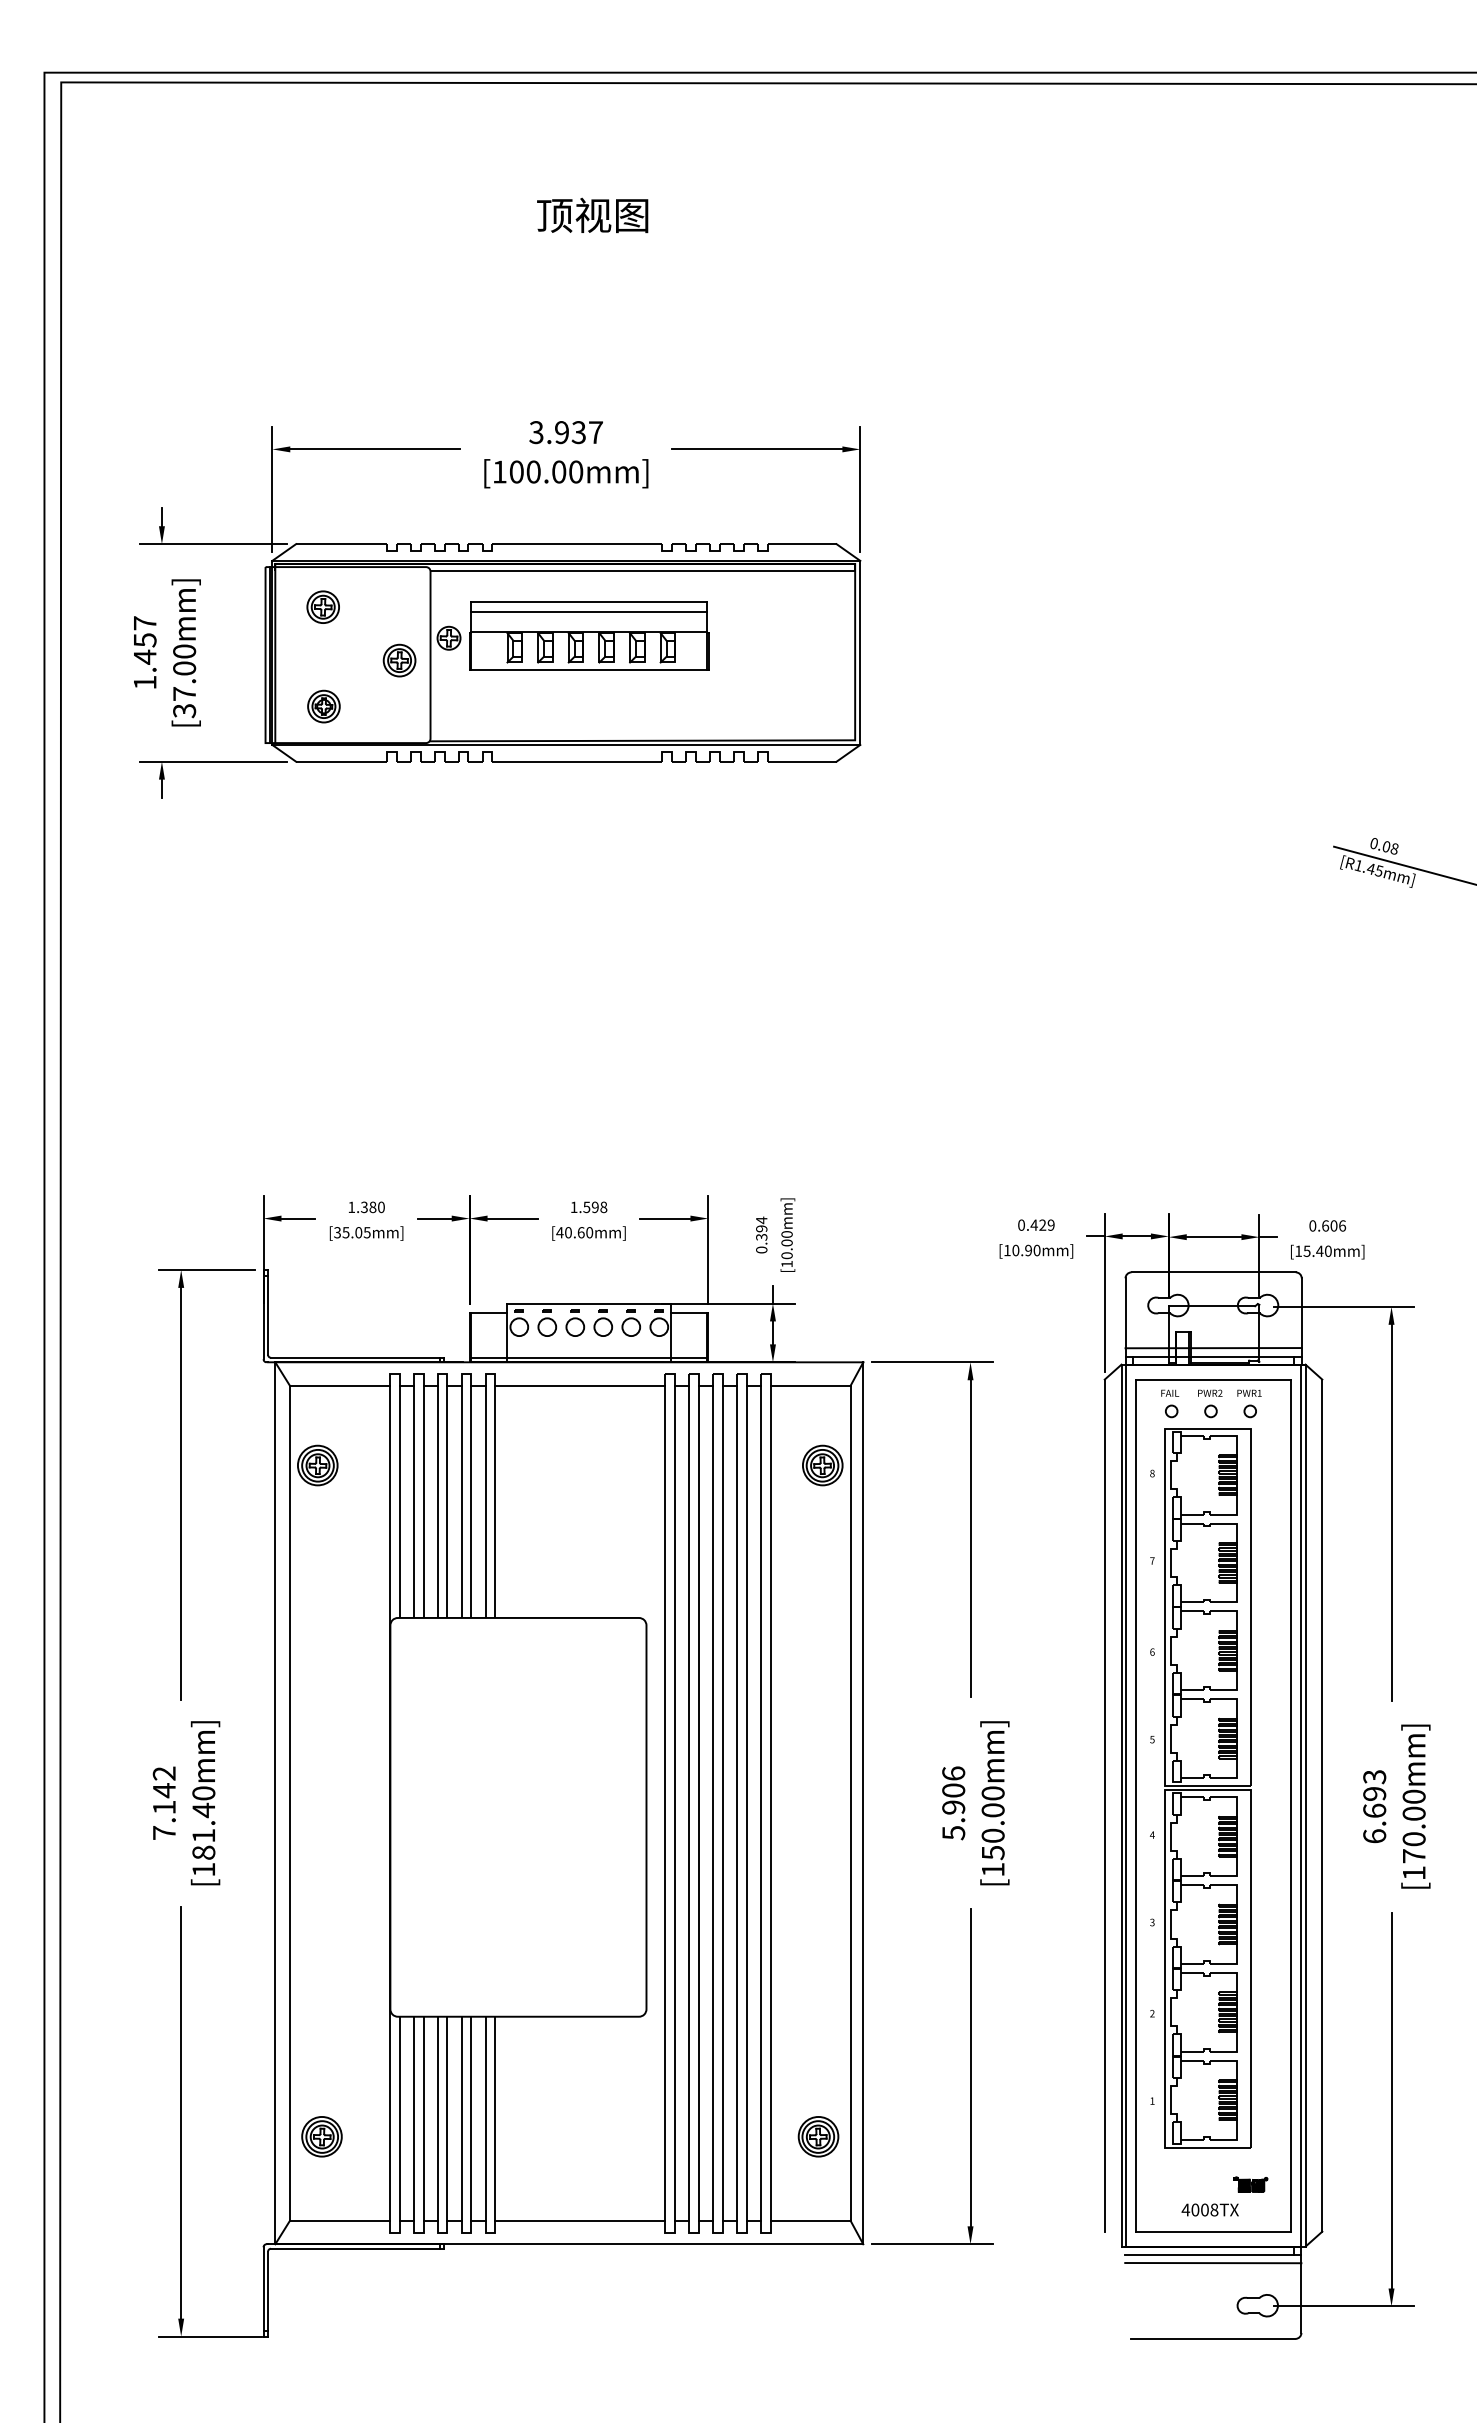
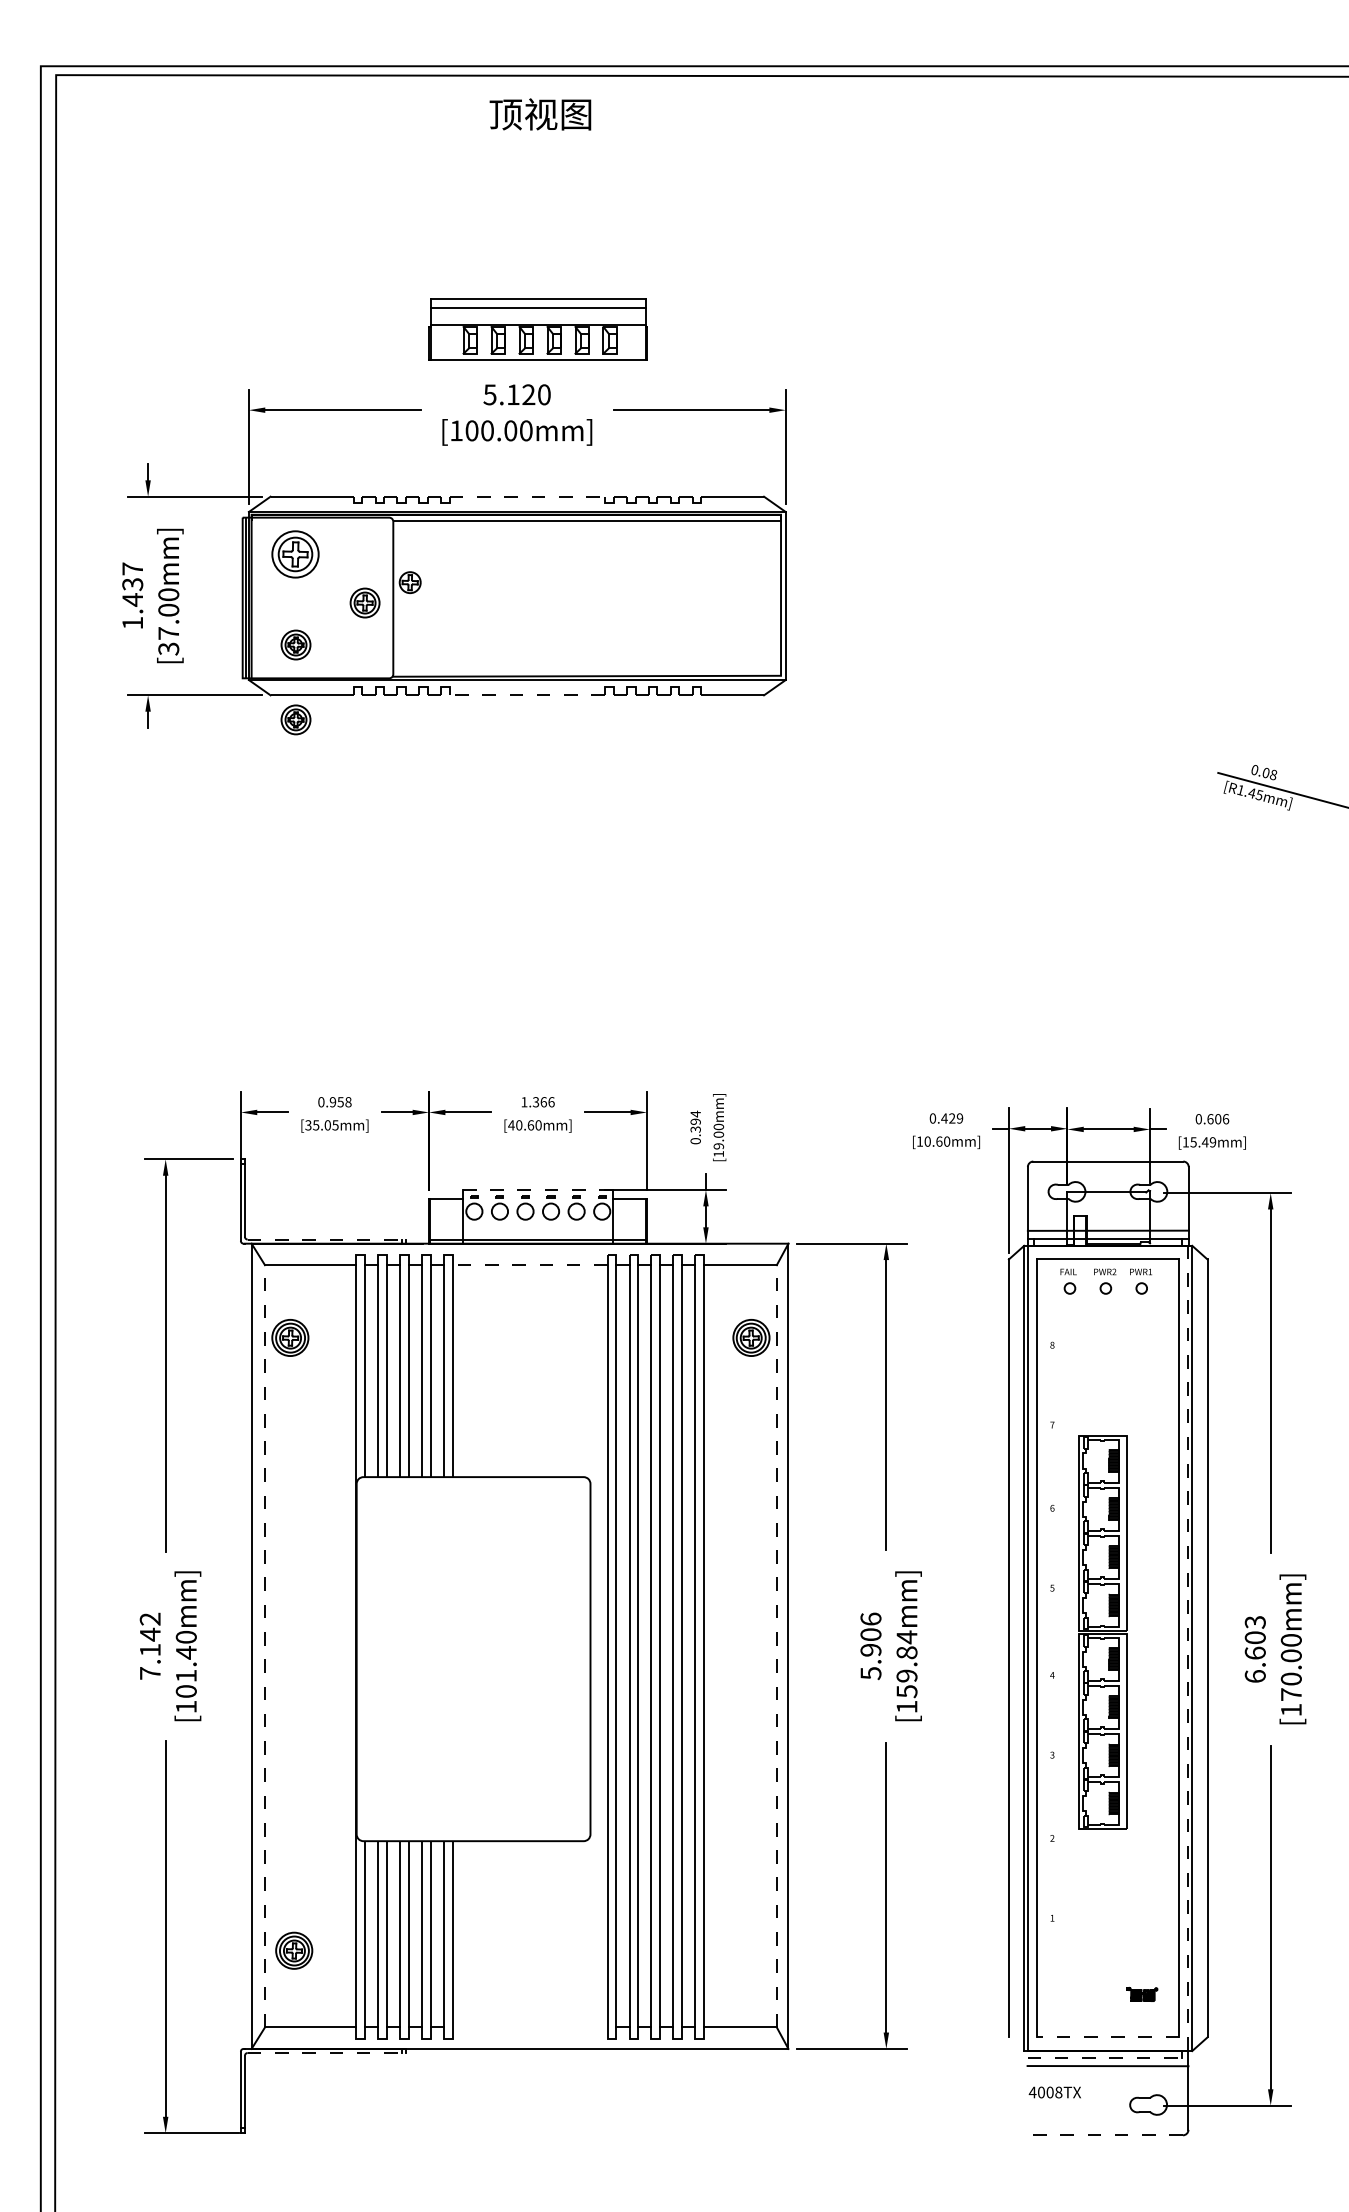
text: (592, 215) -> (540, 114), moved
text: (565, 432) -> (516, 394), 3.937 -> 5.120
line: (577, 544) -> (527, 497), solid -> dashed
part: (322, 606) -> (294, 553), size x1.6
part: (589, 635) -> (538, 329), moved
text: (144, 639) -> (132, 583), 1.457 -> 1.437
line: (577, 761) -> (527, 695), solid -> dashed
part: (323, 788) -> (295, 719), added
text: (366, 1207) -> (334, 1102), 1.380 -> 0.958
text: (595, 1207) -> (543, 1102), 1.598 -> 1.366
text: (1028, 1250) -> (939, 1141), [10.90mm] -> [10.60mm]
text: (1327, 1250) -> (1212, 1141), [15.40mm] -> [15.49mm]
text: (786, 1255) -> (718, 1146), [10.00mm] -> [19.00mm]
line: (588, 1303) -> (537, 1189), solid -> dashed
line: (357, 1357) -> (326, 1239), solid -> dashed
line: (580, 1385) -> (530, 1264), solid -> dashed
part: (1207, 1788) -> (1102, 1632), size x0.6
text: (1374, 1793) -> (1255, 1637), 6.693 -> 6.603
line: (289, 1802) -> (264, 1645), solid -> dashed
line: (850, 1802) -> (776, 1645), solid -> dashed
line: (1301, 1805) -> (1188, 1648), solid -> dashed
text: (992, 1813) -> (906, 1655), [150.00mm] -> [159.84mm]
text: (203, 1852) -> (186, 1691), [181.40mm] -> [101.40mm]
part: (818, 2136) -> (747, 1950), removed
text: (1209, 2209) -> (1054, 2092), moved
line: (580, 2220) -> (530, 2027), removed
line: (1213, 2231) -> (1108, 2037), solid -> dashed
line: (357, 2248) -> (326, 2052), solid -> dashed
line: (1213, 2254) -> (1108, 2058), solid -> dashed
line: (1213, 2338) -> (1108, 2134), solid -> dashed

